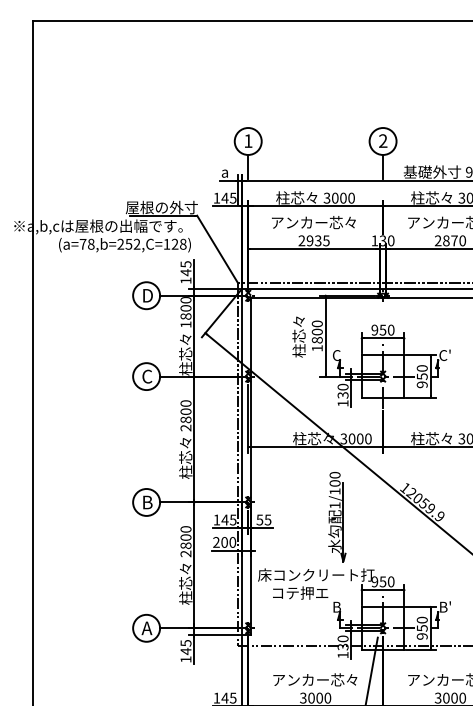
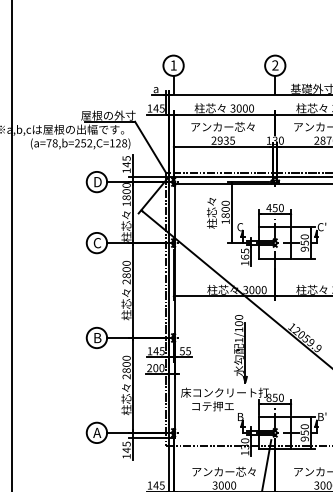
text: (374, 329) -> (268, 207), 950 -> 450
text: (342, 390) -> (244, 253), 130 -> 165
text: (374, 581) -> (268, 397), 950 -> 850

